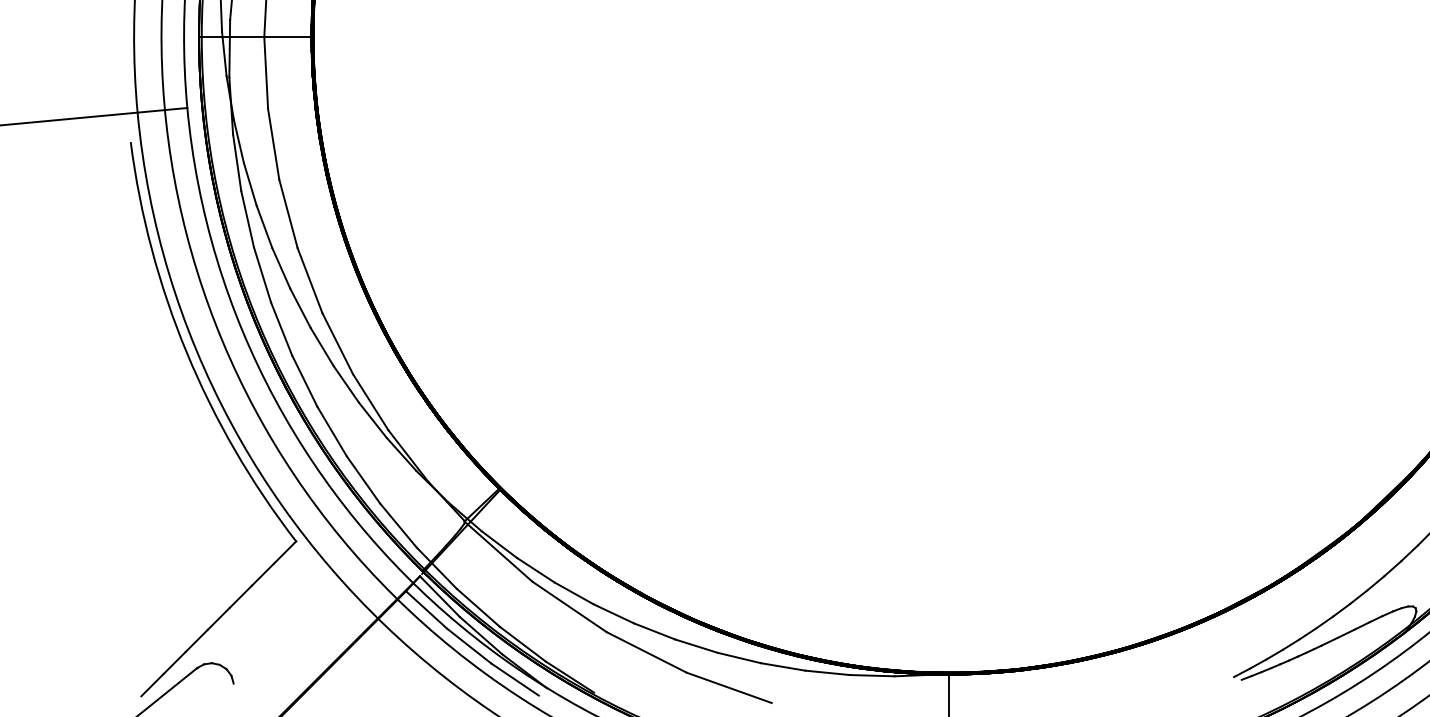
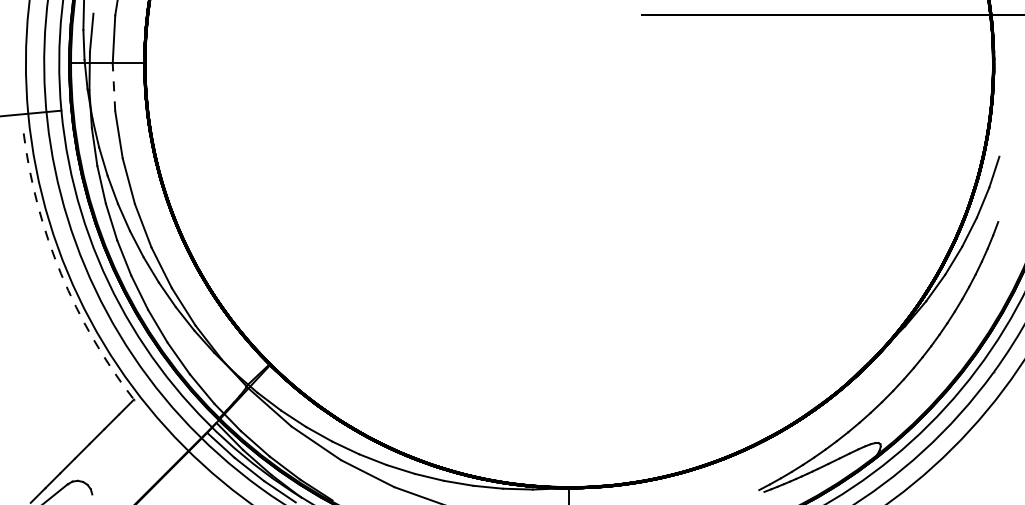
line: (265, 73) -> (113, 87), solid -> dashed
arc: (187, 352) -> (61, 273), solid -> dashed

